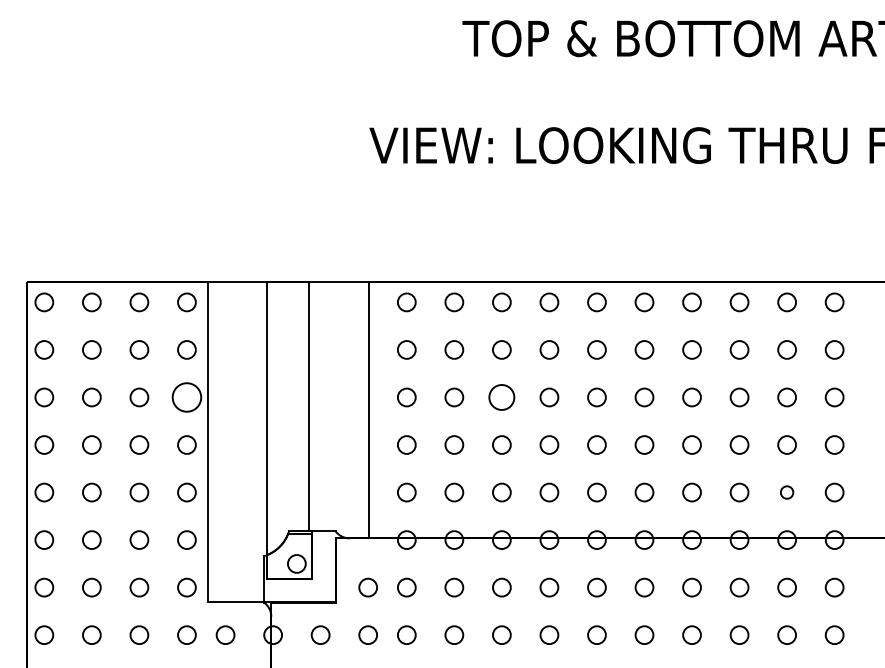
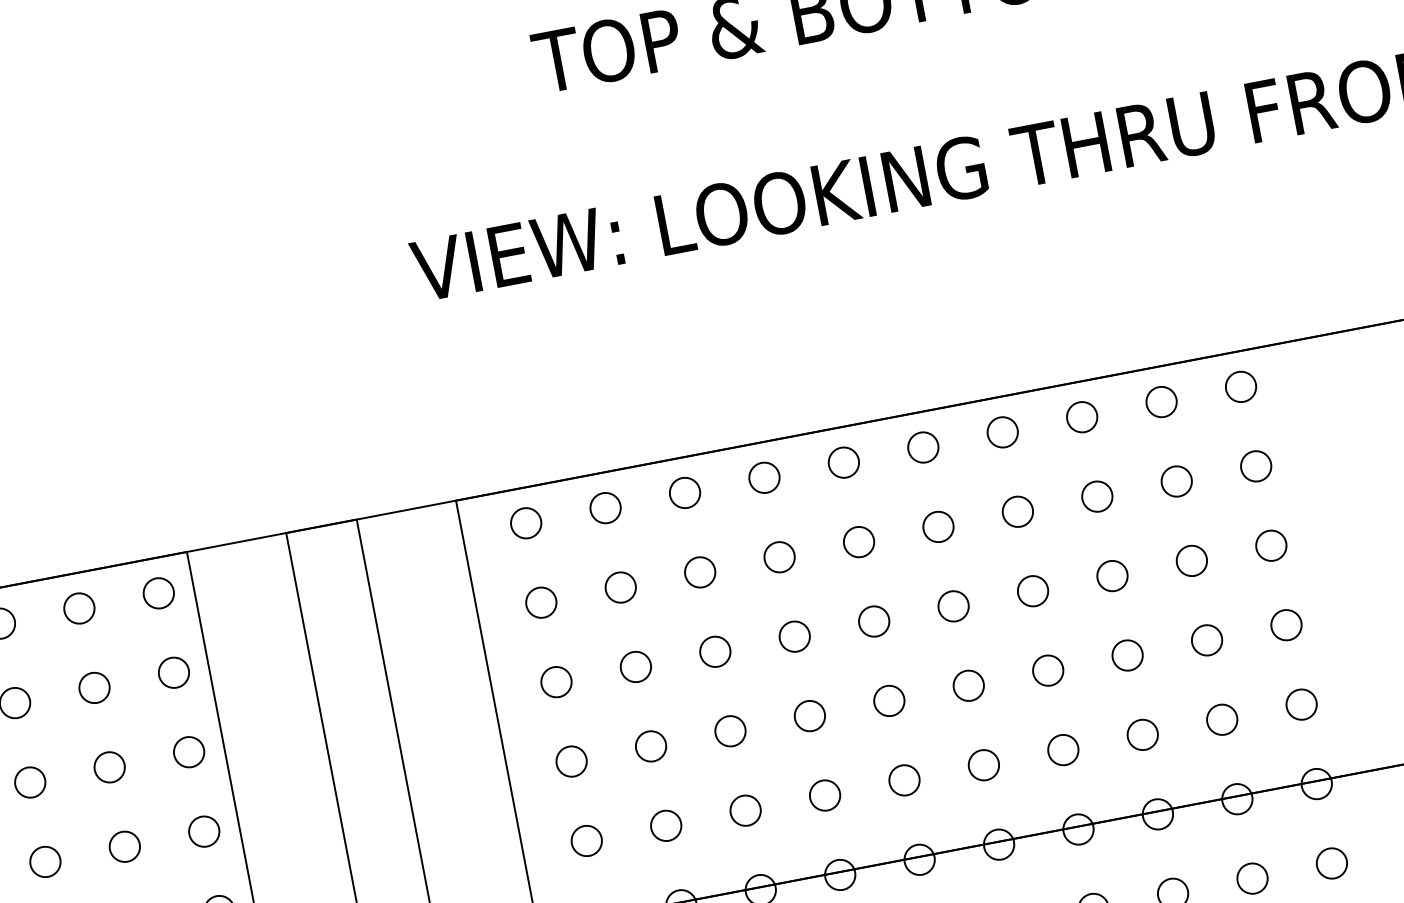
circle: (186, 397) -> (188, 752), size x0.62
circle: (501, 397) -> (714, 651), size x0.71
circle: (786, 492) -> (1221, 719), size x1.43

